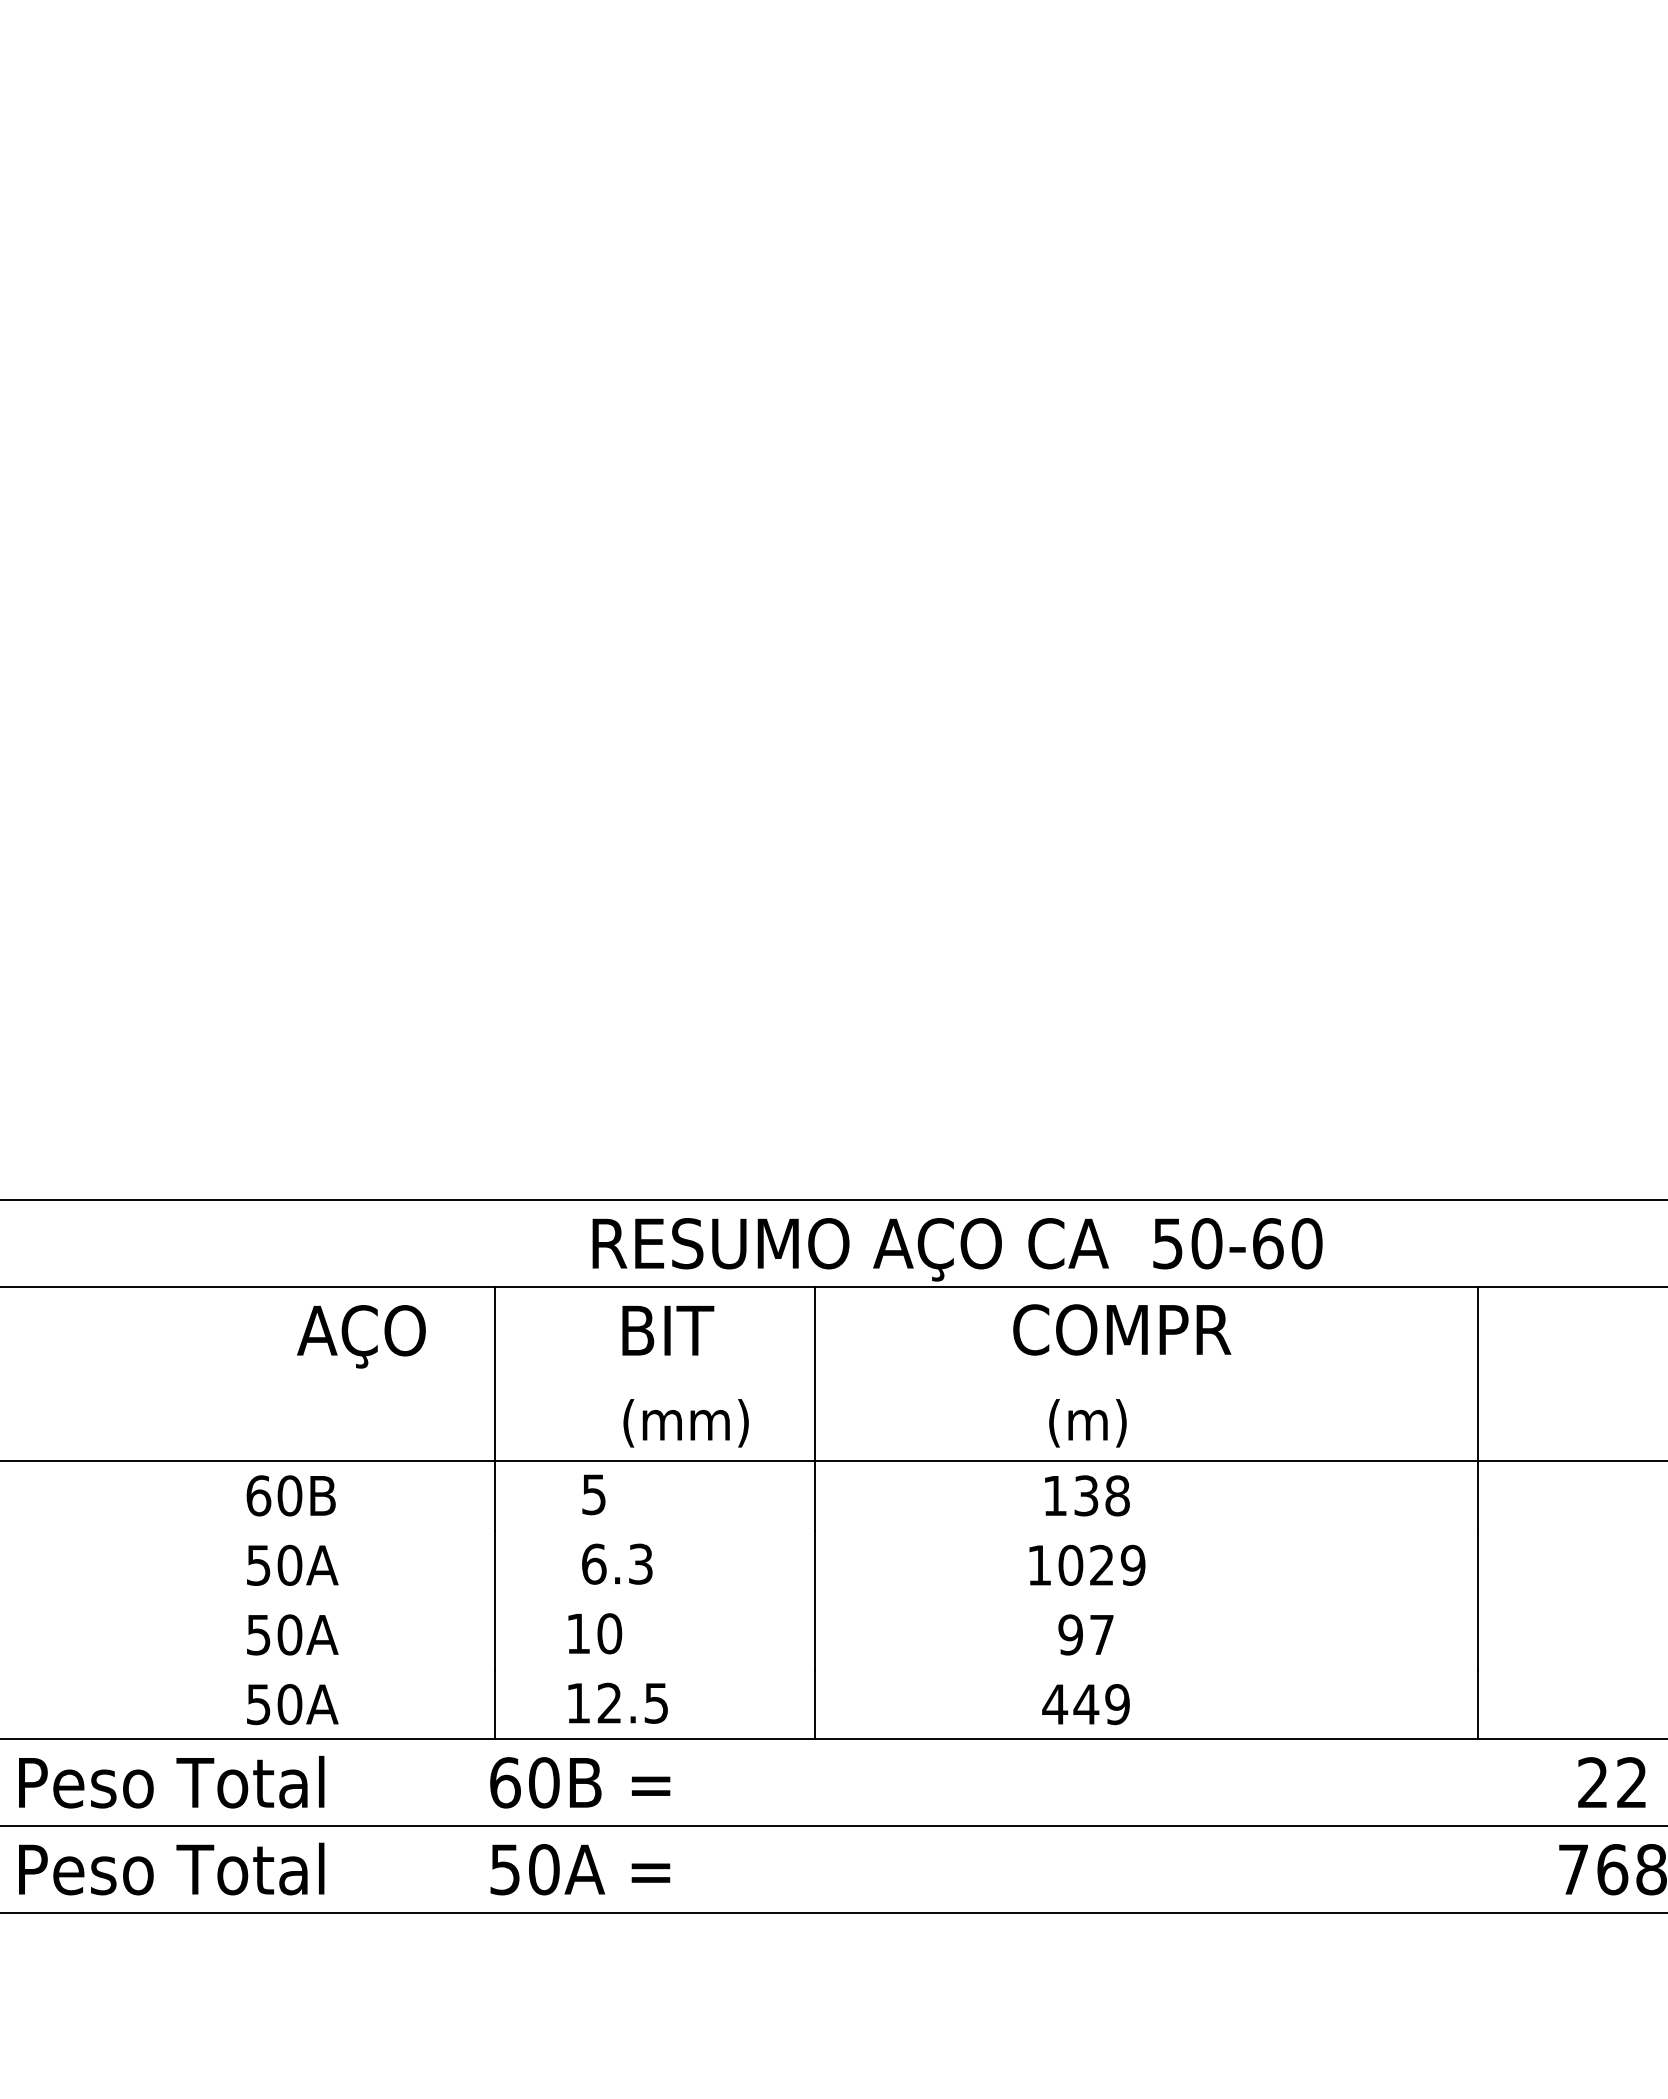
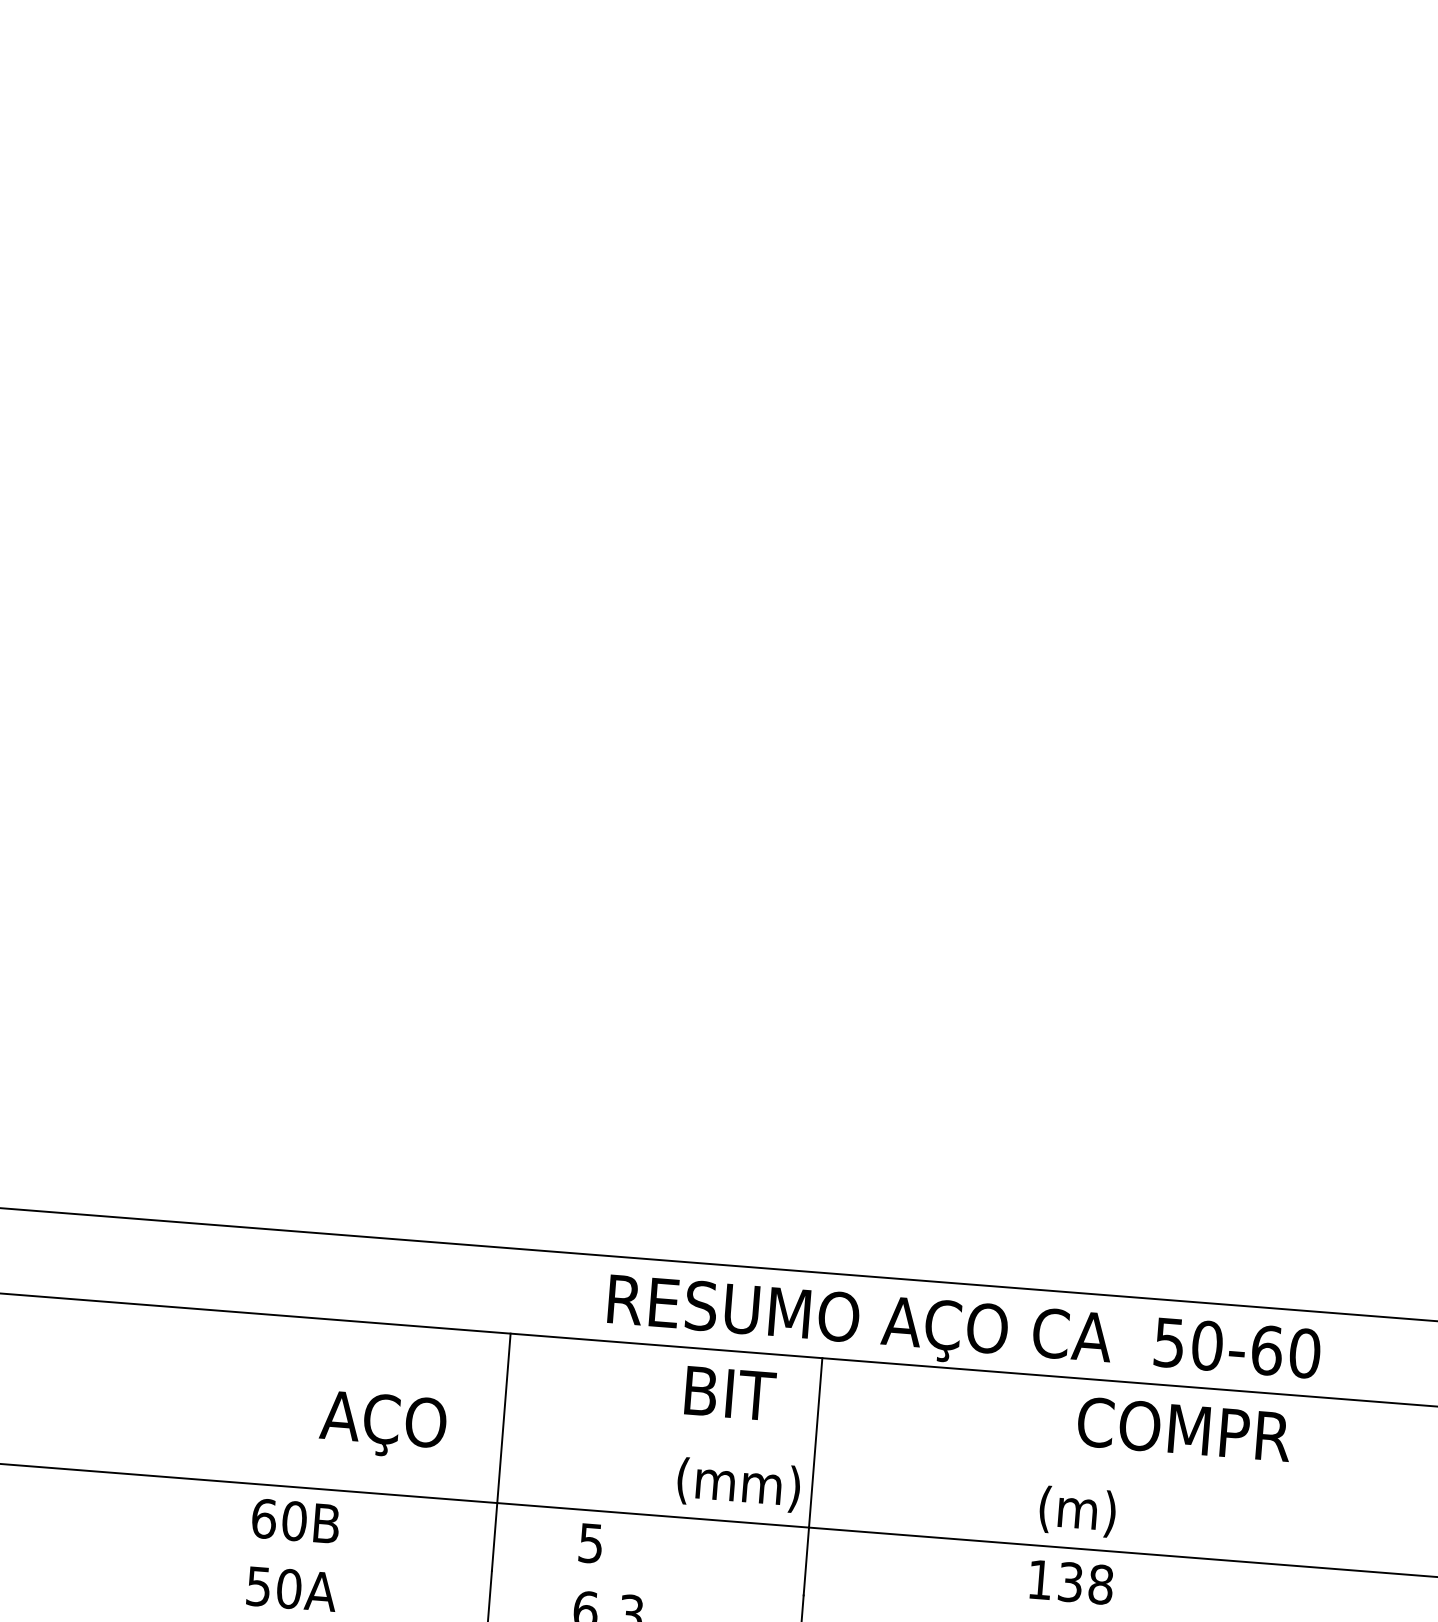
text: (1122, 1329) -> (1184, 1429), moved
text: (668, 1330) -> (730, 1393), moved
text: (361, 1336) -> (383, 1424), moved
text: (685, 1423) -> (738, 1485), moved

